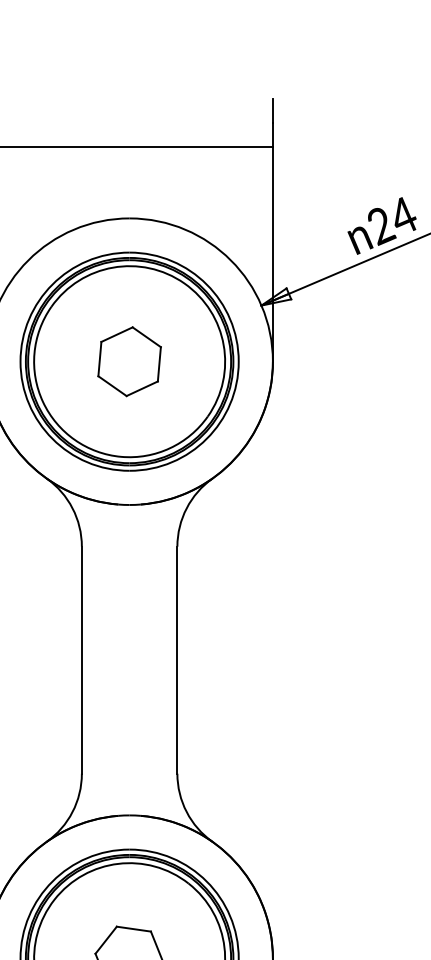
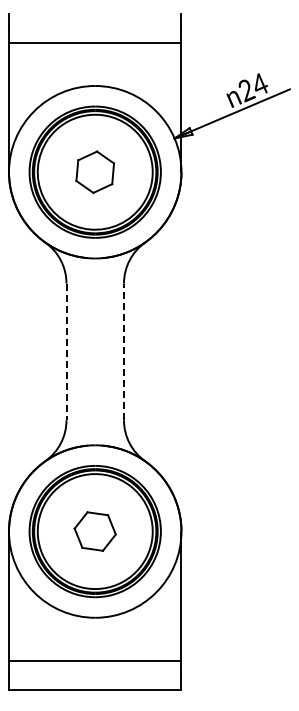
line: (176, 659) -> (123, 351), solid -> dashed
line: (81, 661) -> (66, 352), solid -> dashed

